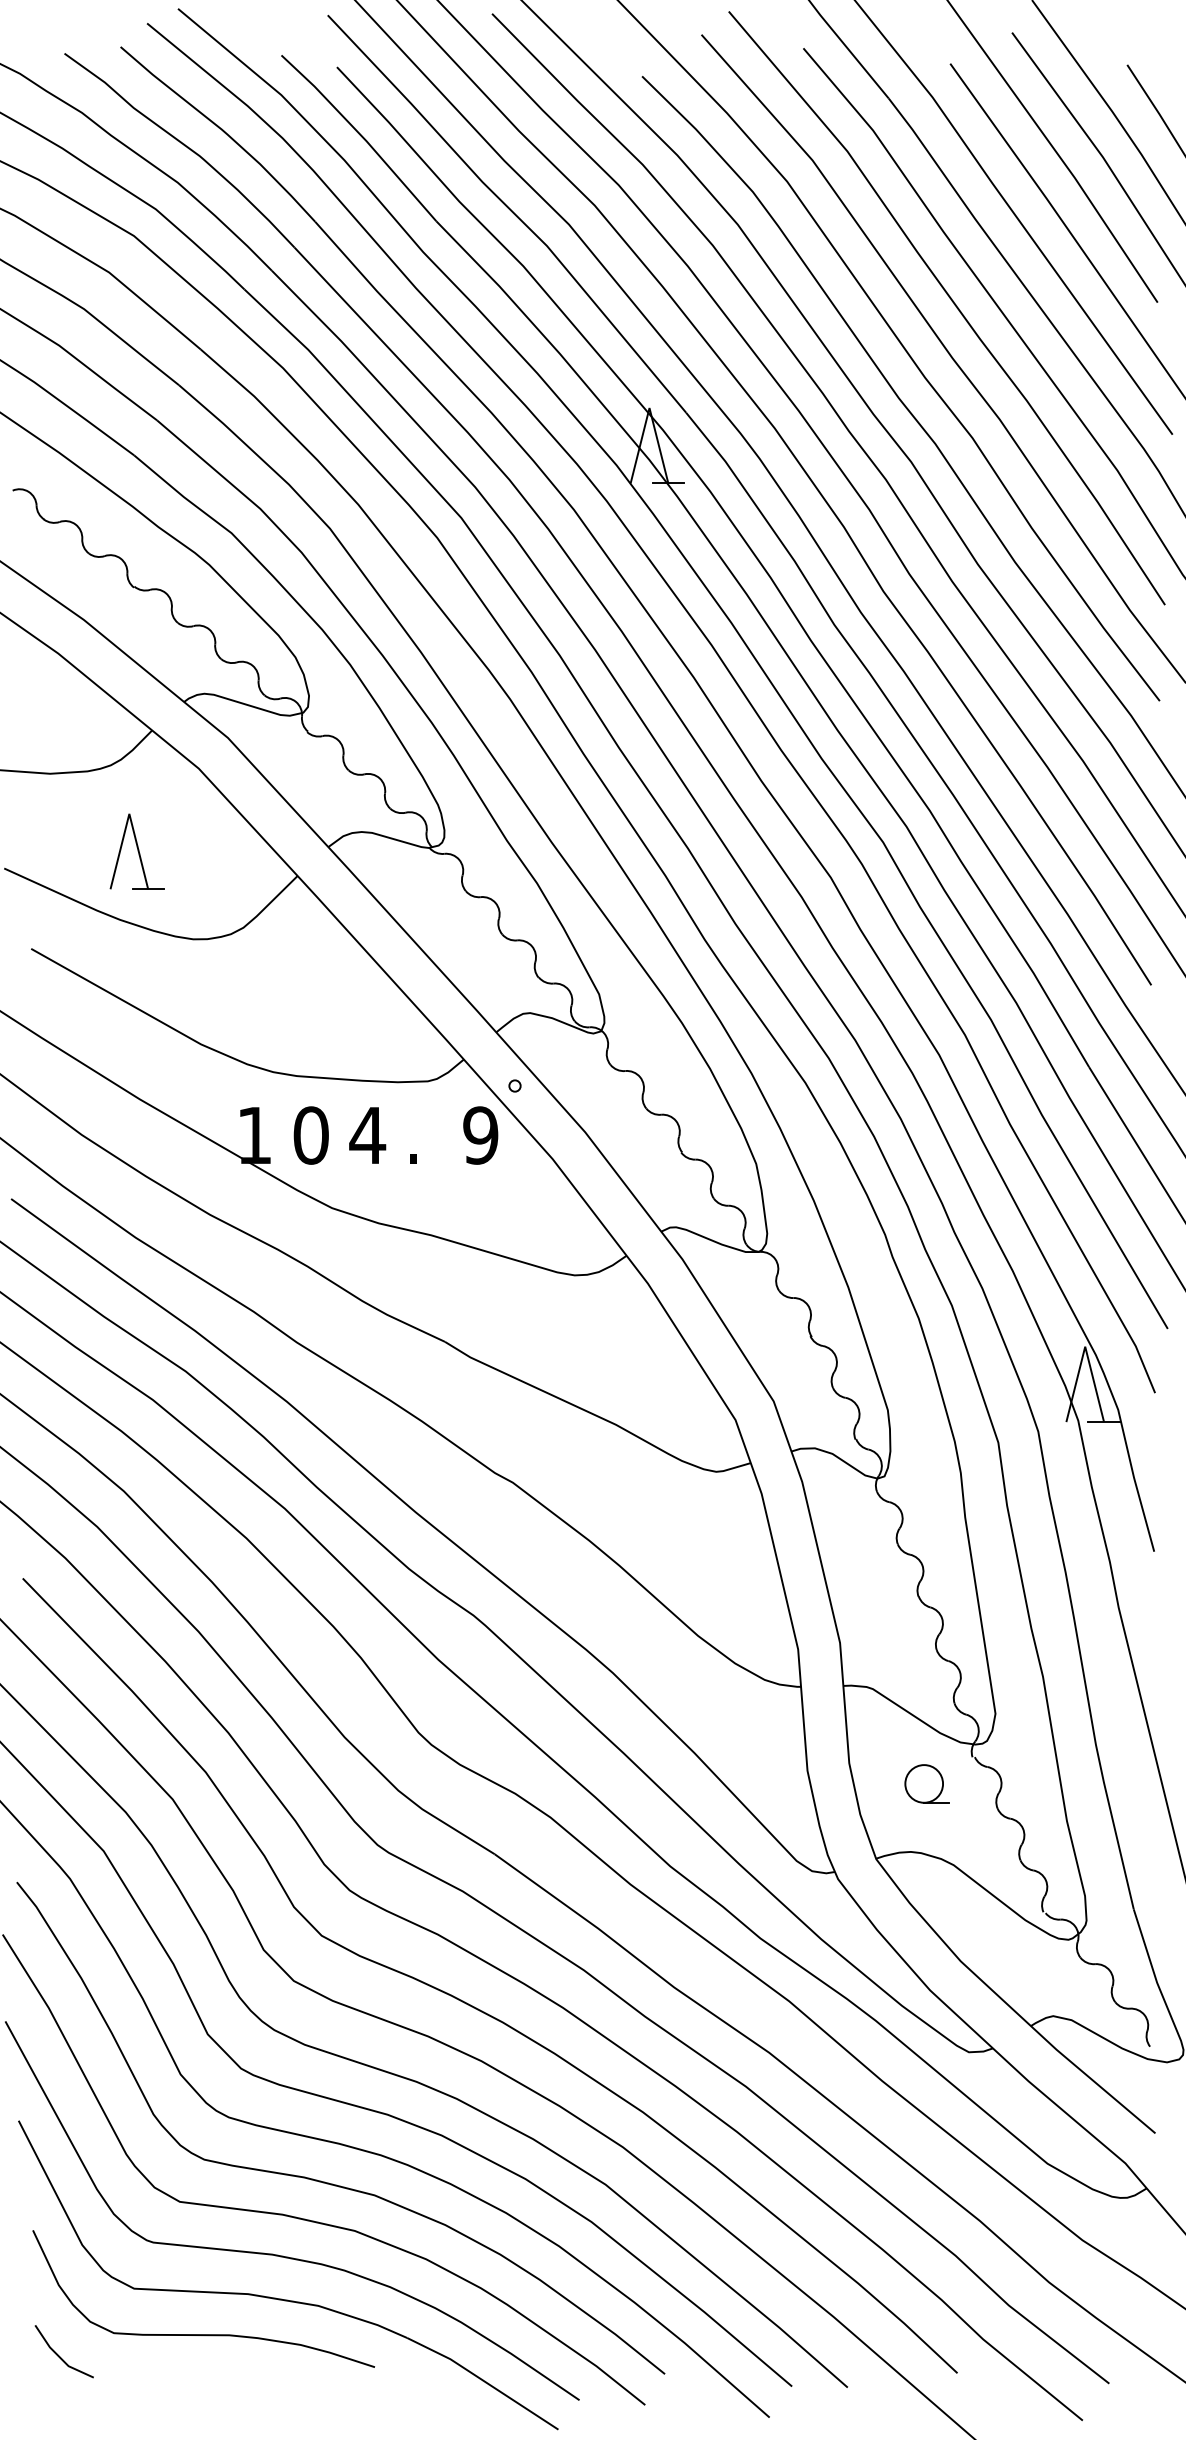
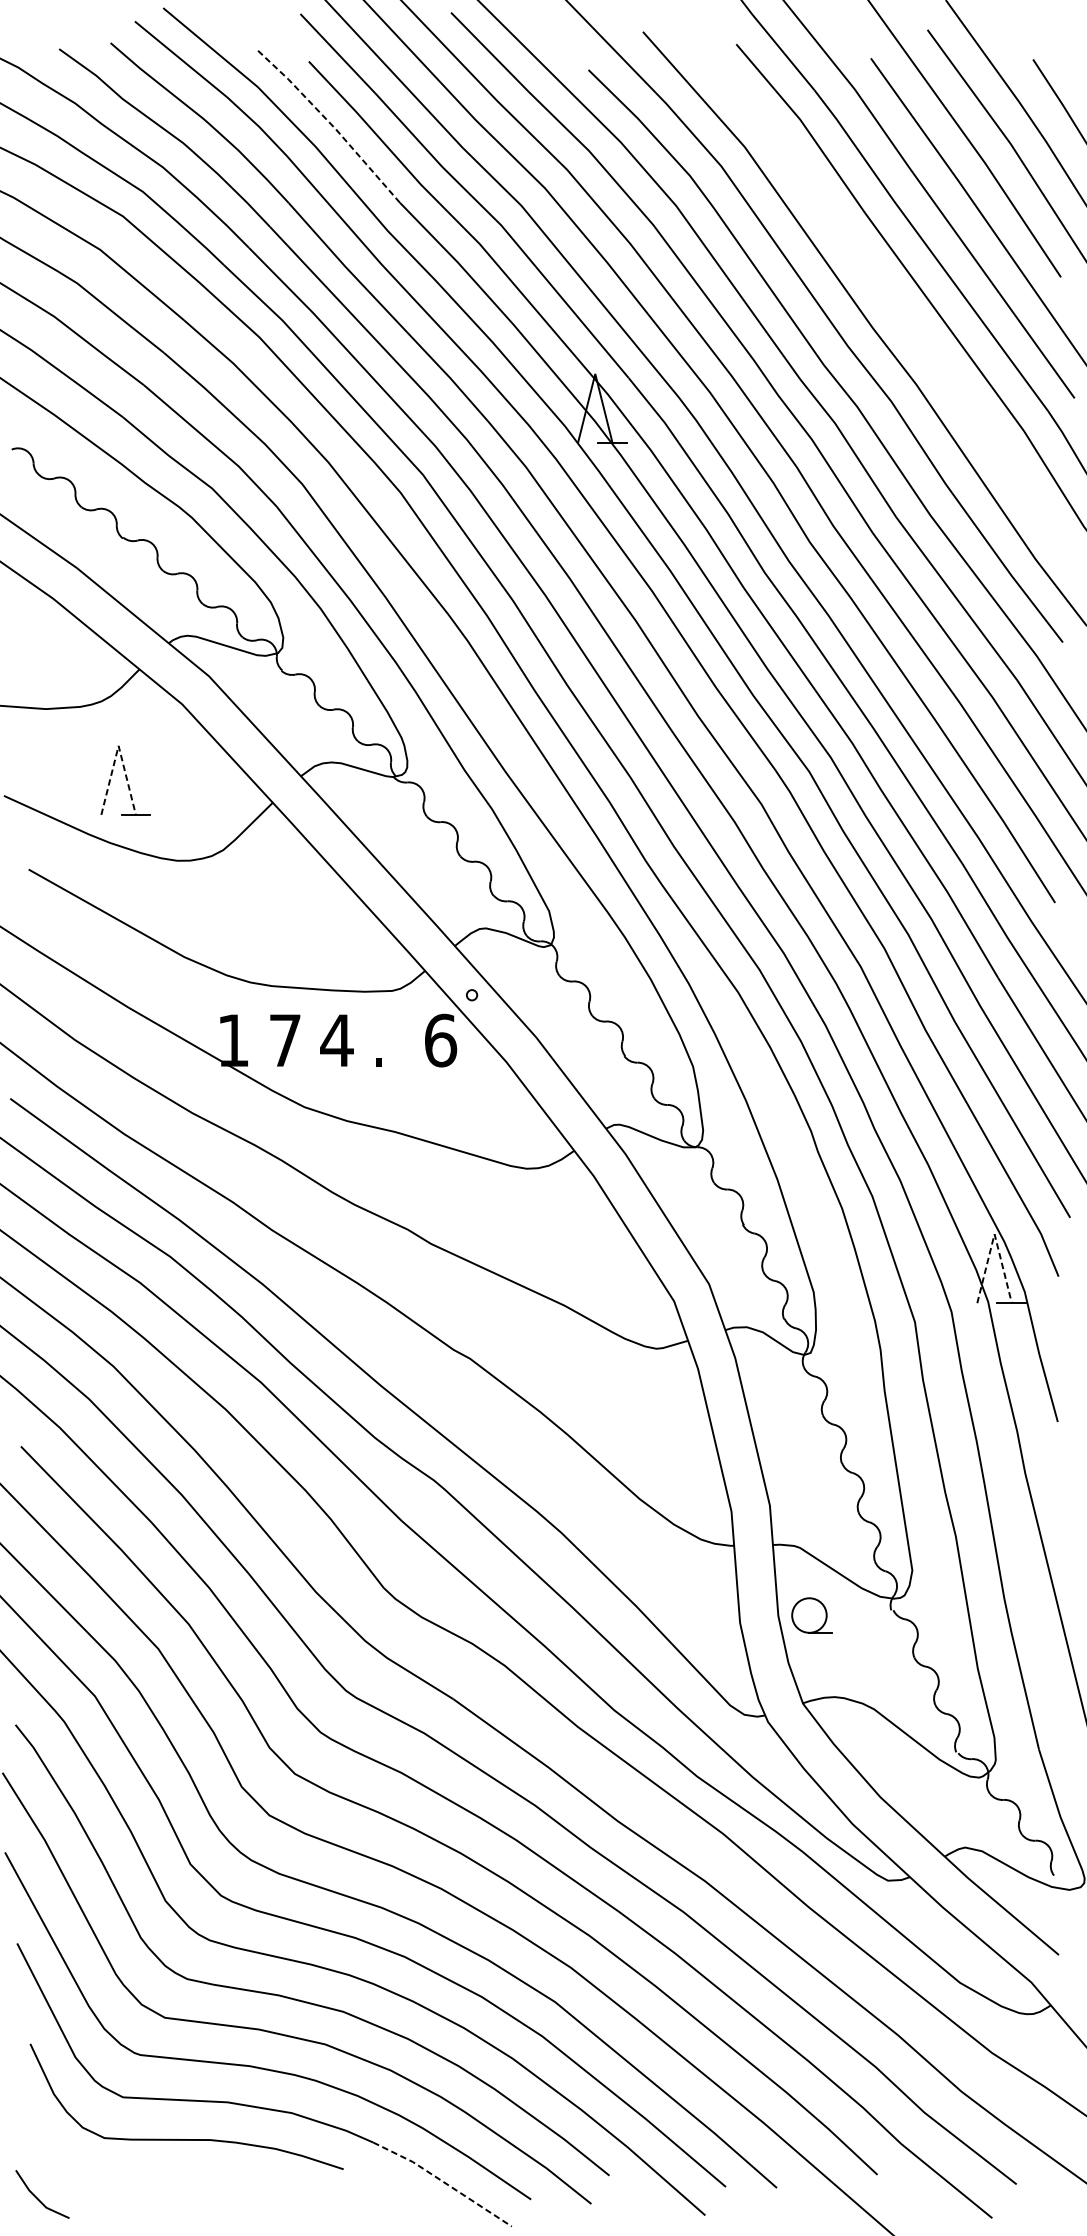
line: (361, 135) -> (331, 124), solid -> dashed
curve: (953, 304) -> (873, 279), removed
line: (129, 813) -> (118, 745), solid -> dashed
text: (310, 1135) -> (284, 1040), 0 -> 7
text: (480, 1135) -> (440, 1040), 9 -> 6
line: (1085, 1346) -> (994, 1233), solid -> dashed
part: (926, 1783) -> (811, 1615), moved
line: (59, 2355) -> (38, 2197), moved
line: (483, 2381) -> (443, 2182), solid -> dashed

